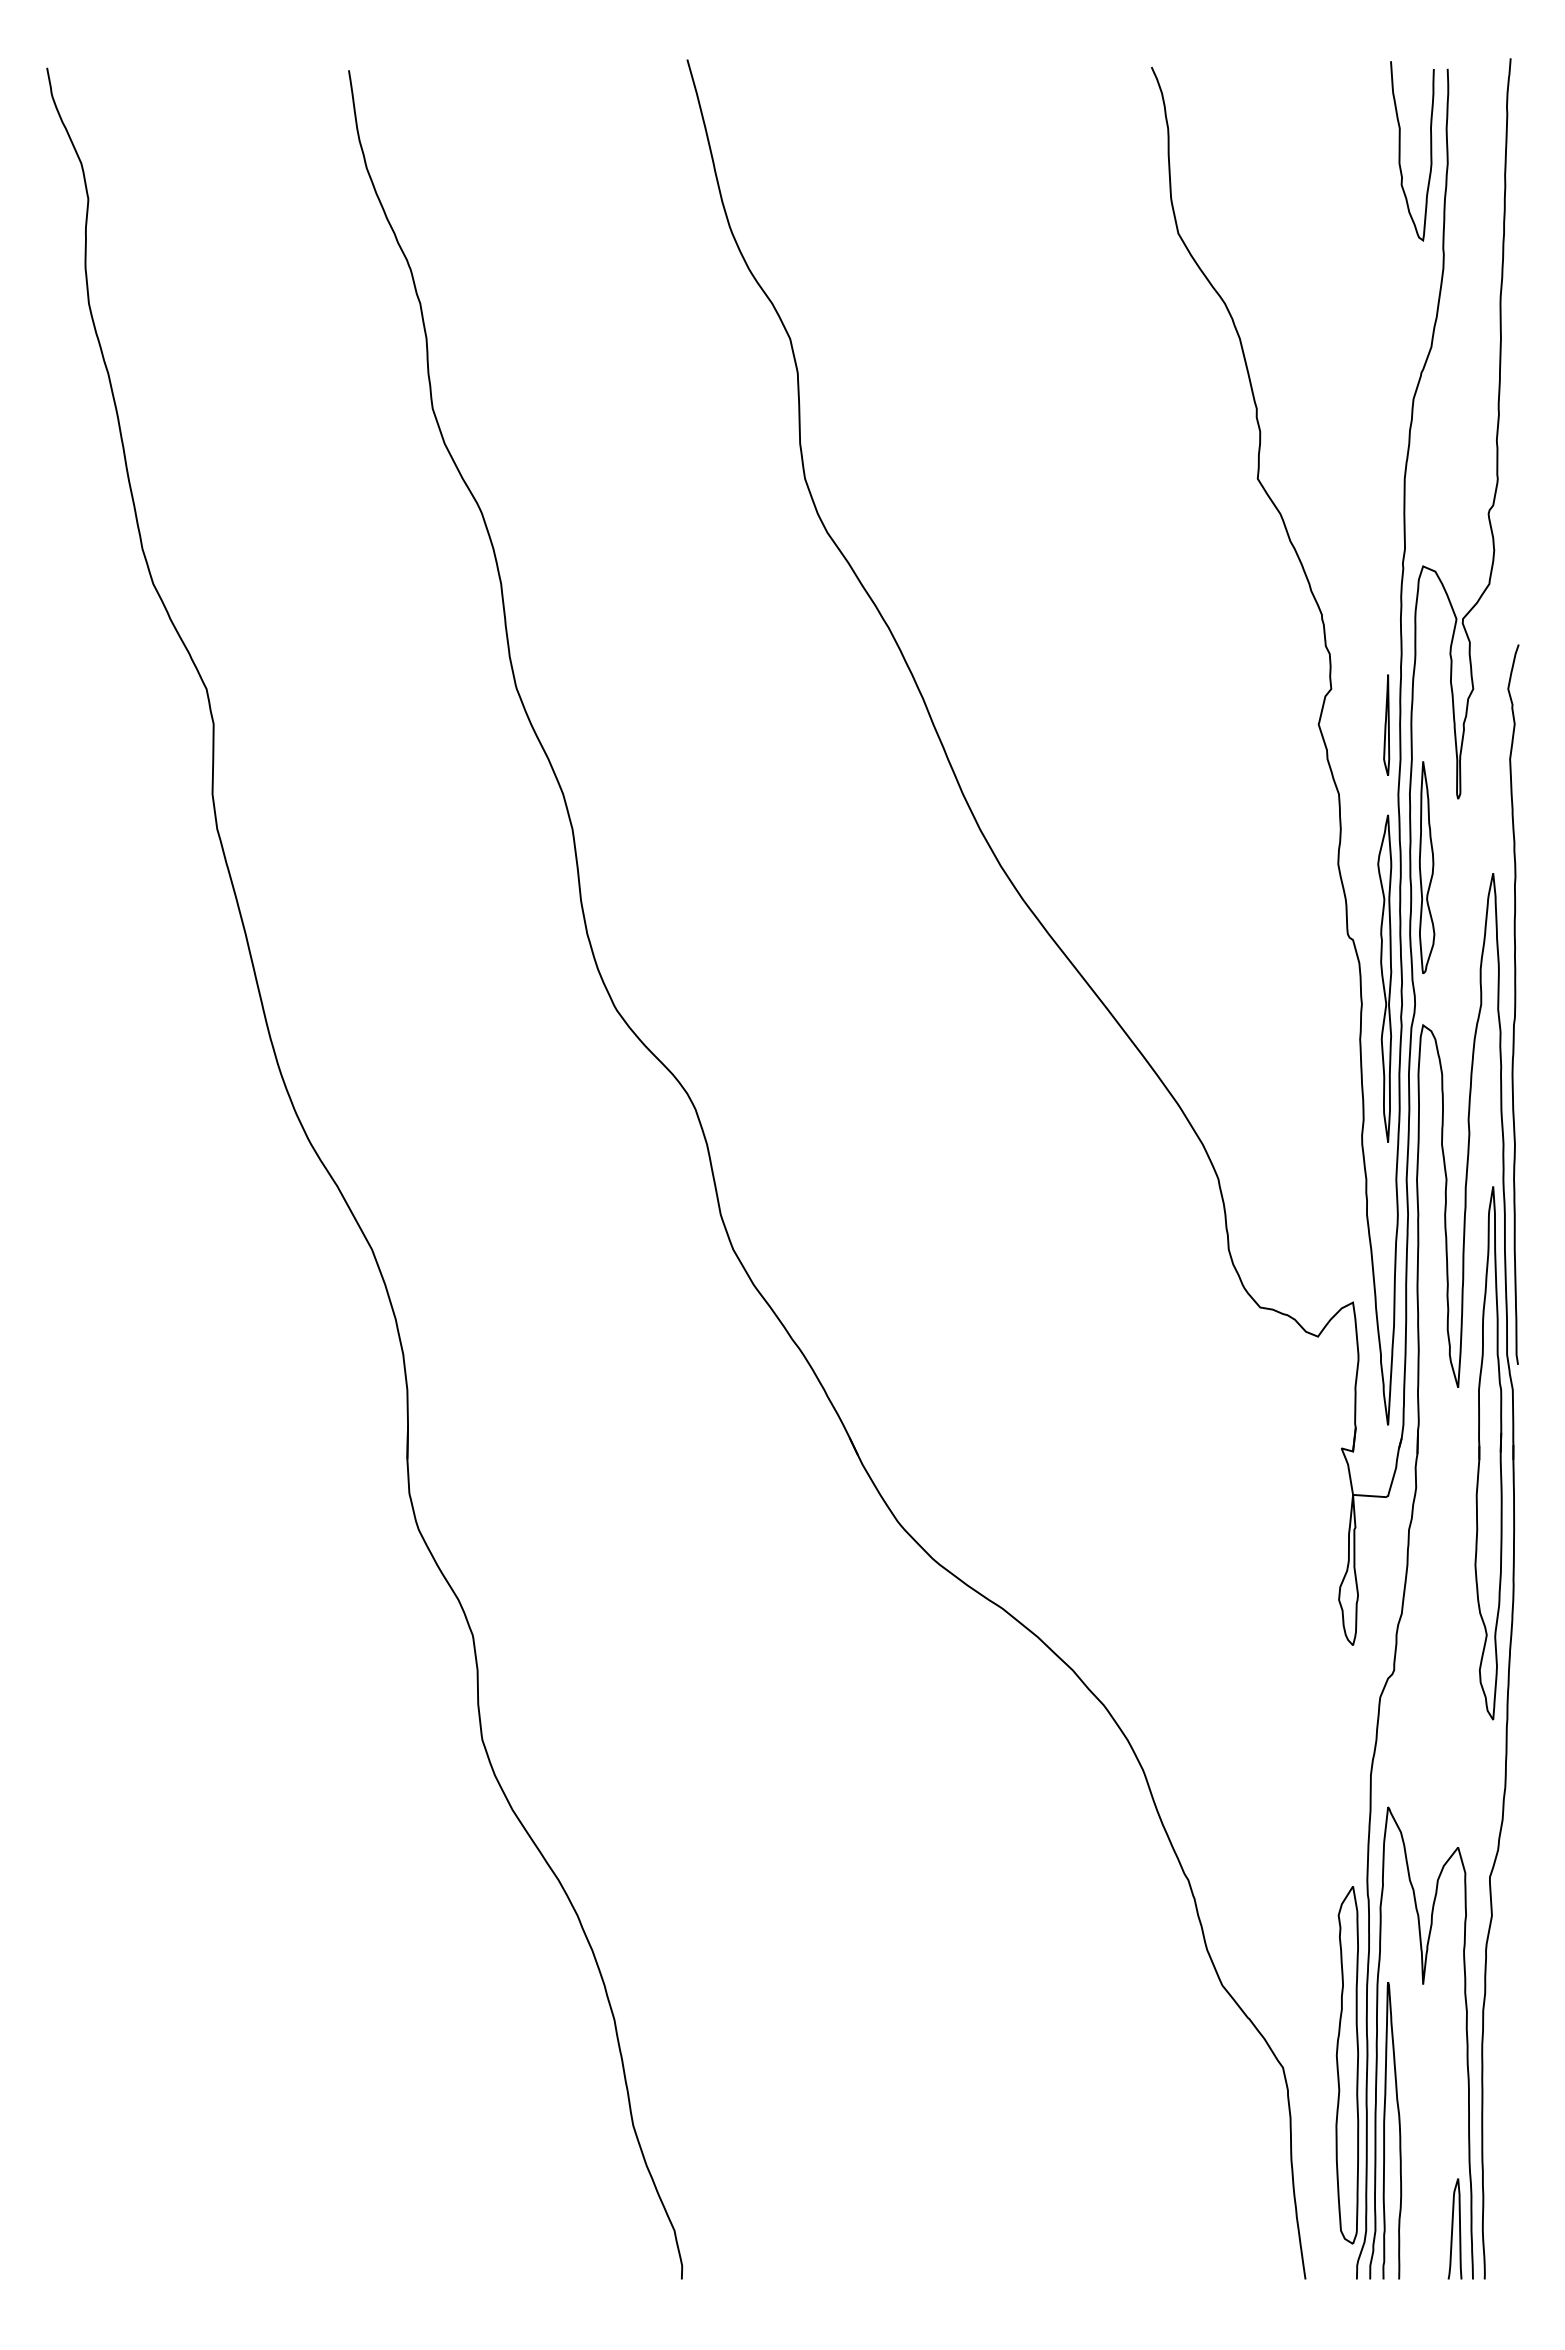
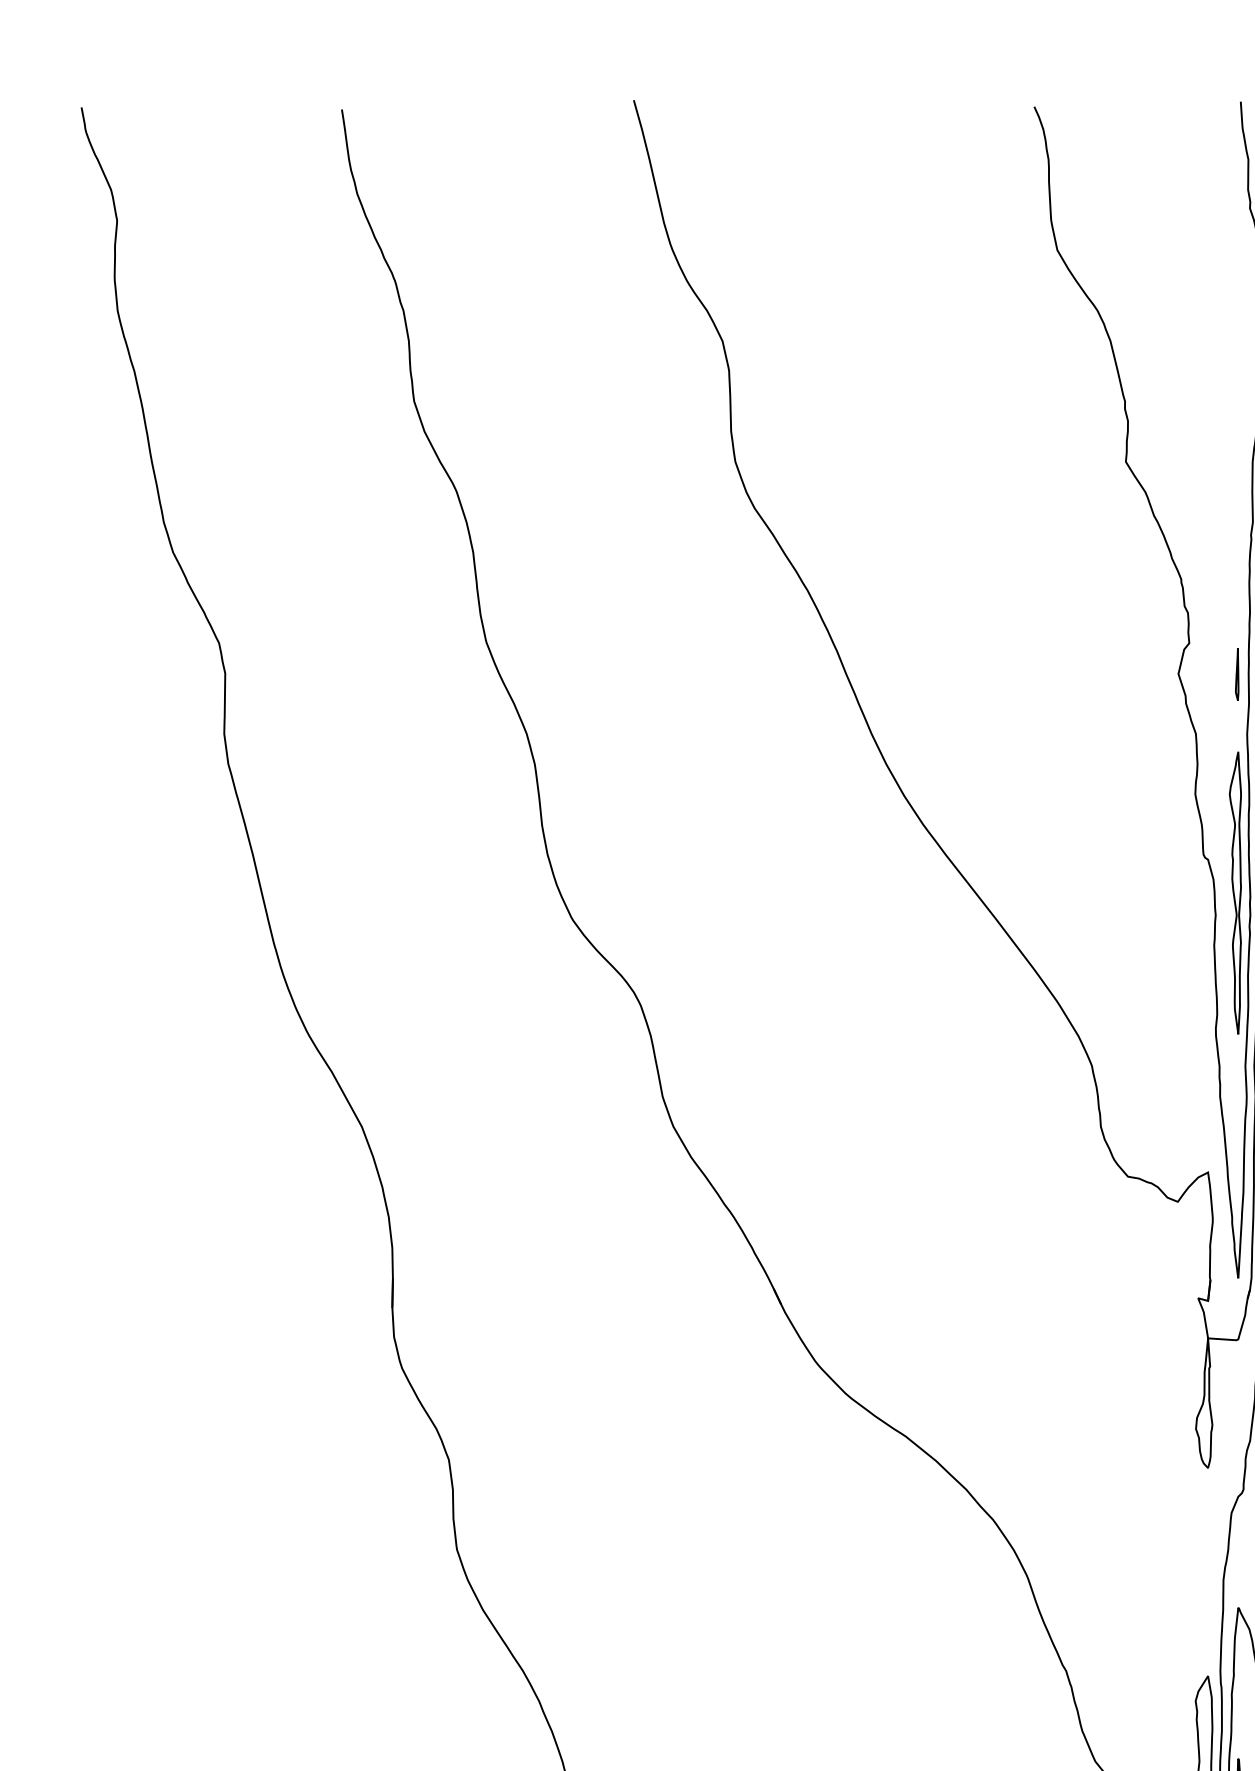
part: (1386, 724) -> (1236, 673), size x0.6

